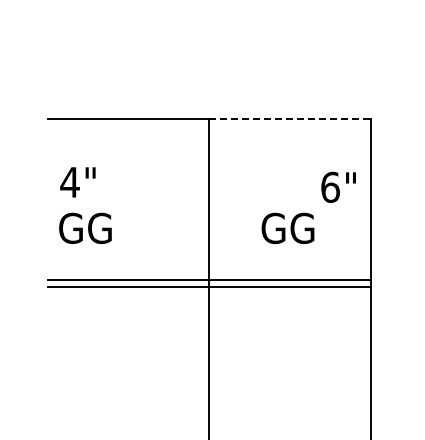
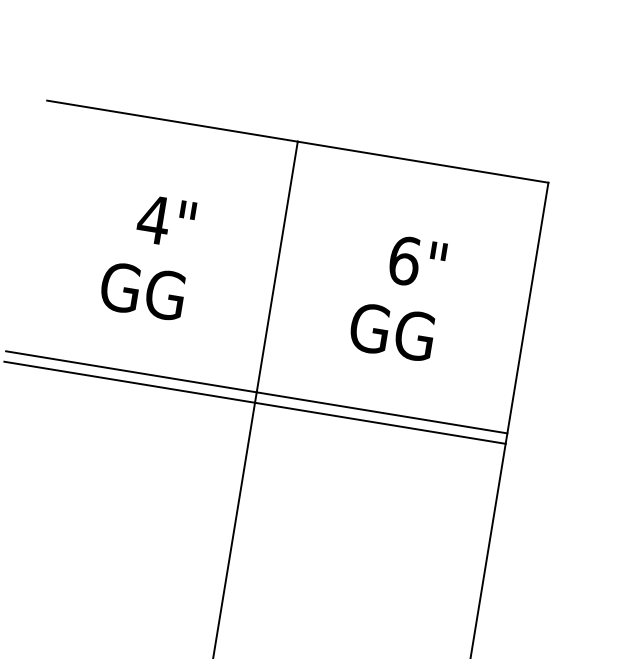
line: (289, 118) -> (422, 161), dashed -> solid
text: (77, 182) -> (165, 221), moved
text: (338, 186) -> (417, 261), moved
text: (85, 228) -> (142, 291), moved

